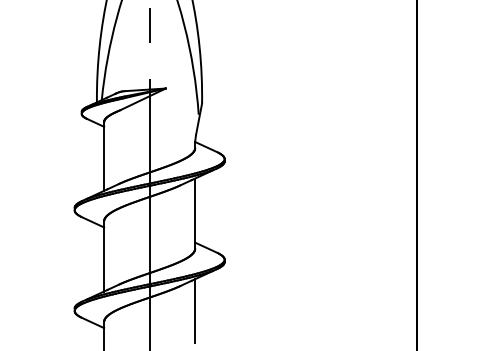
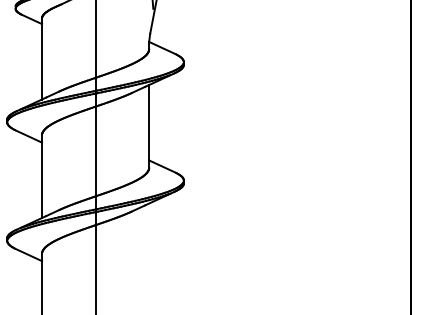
line: (195, 311) -> (149, 241), removed

